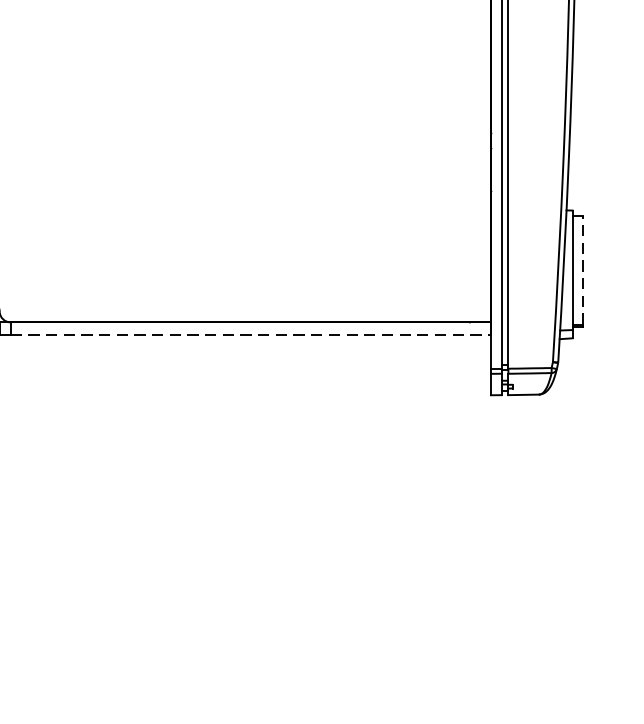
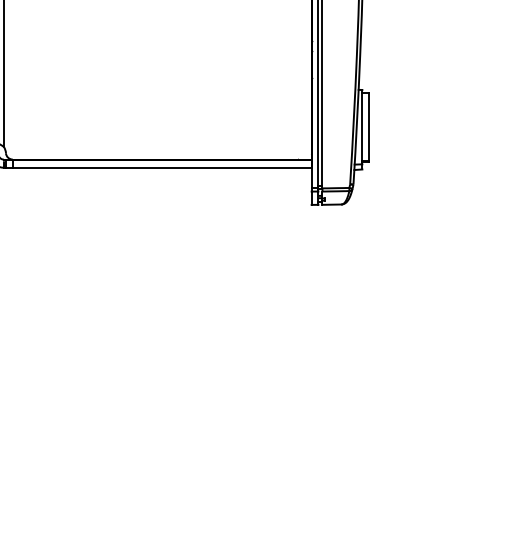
line: (583, 270) -> (369, 127), dashed -> solid
line: (251, 335) -> (162, 167), dashed -> solid

